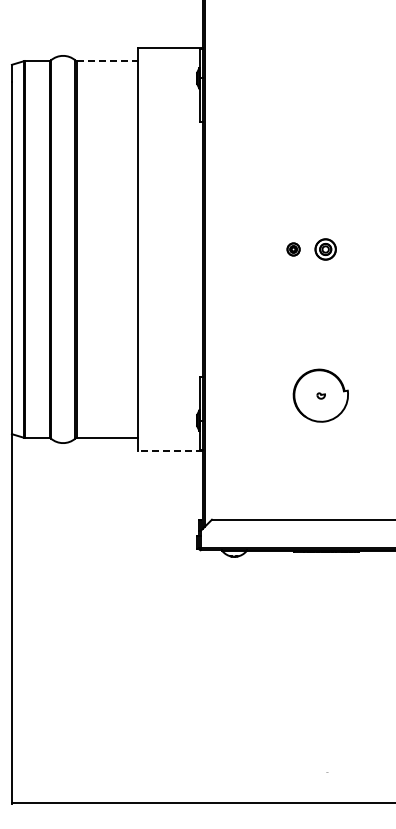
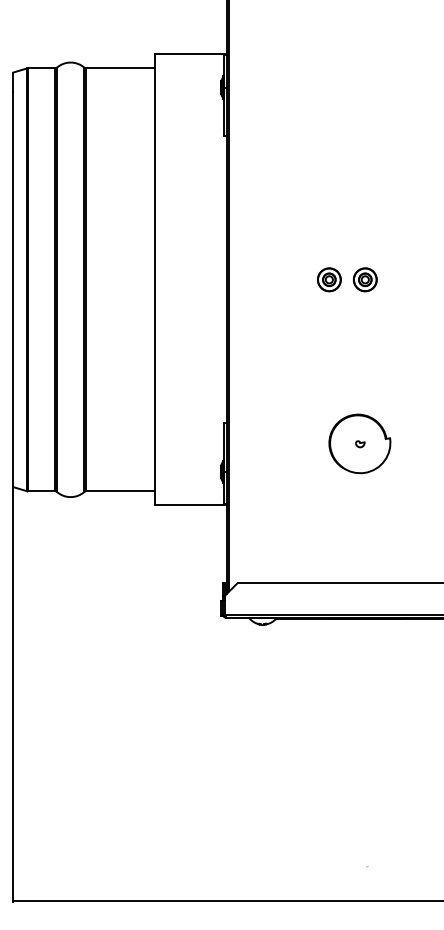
line: (107, 60) -> (120, 67), dashed -> solid
part: (293, 249) -> (329, 279), size x1.67
line: (169, 450) -> (190, 505), dashed -> solid

